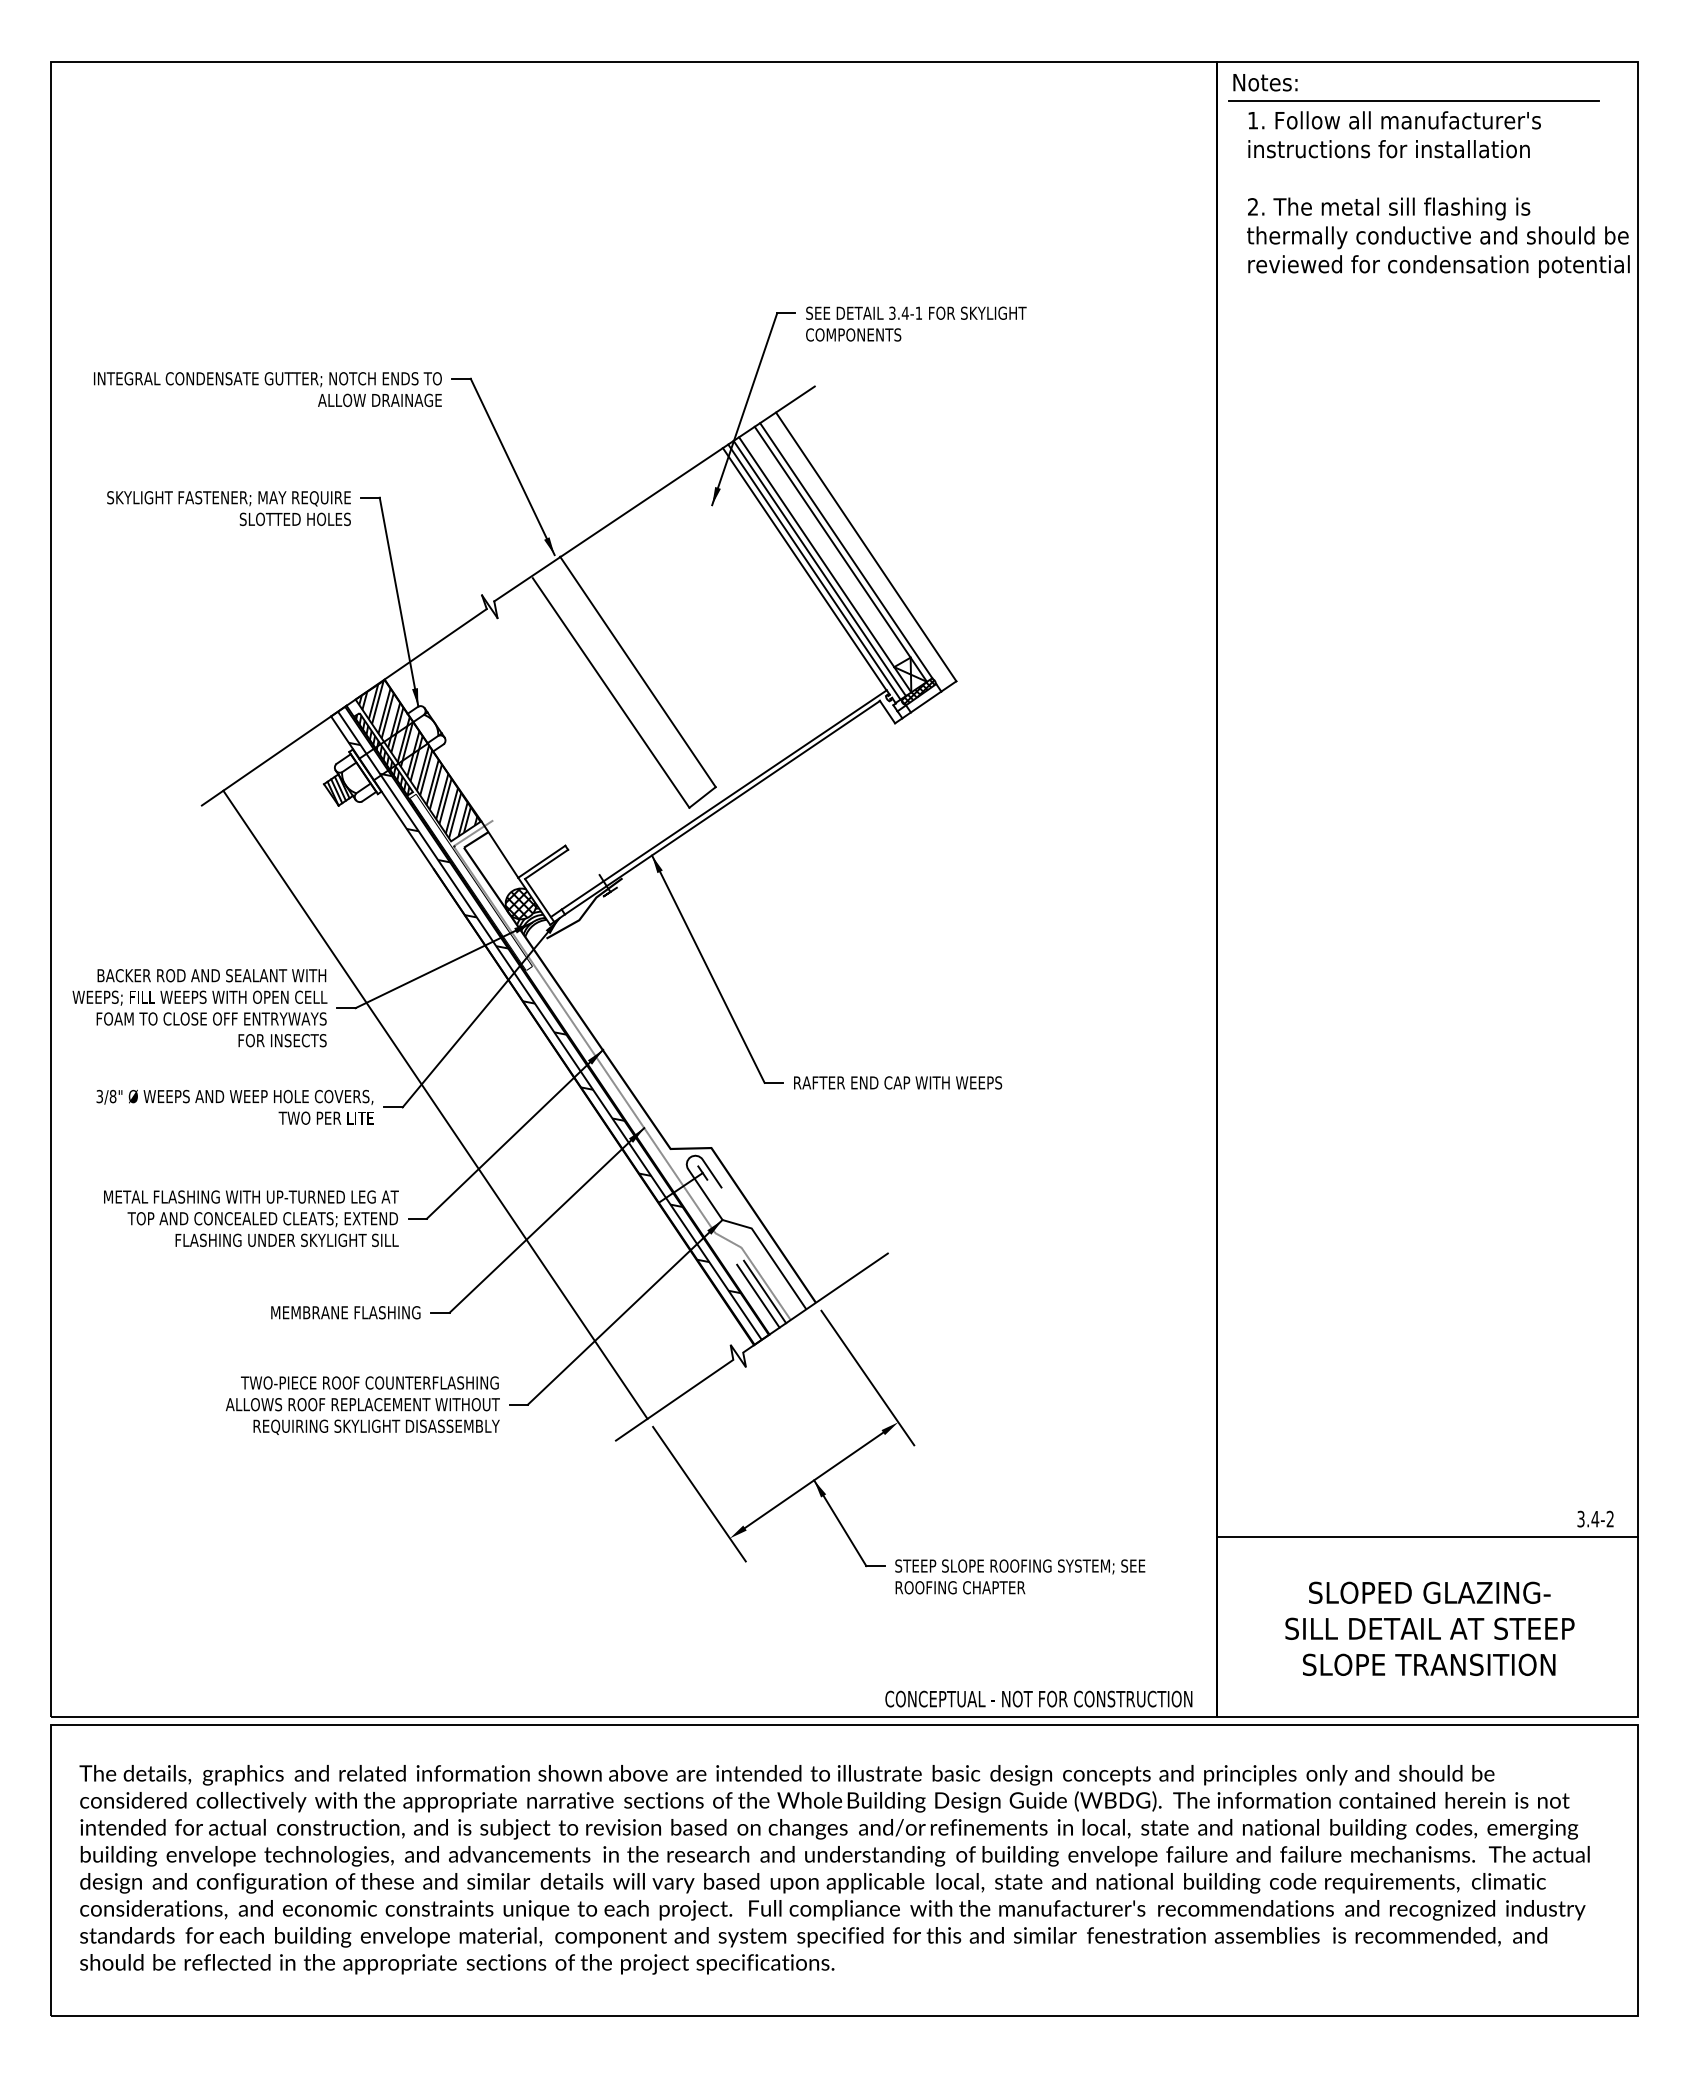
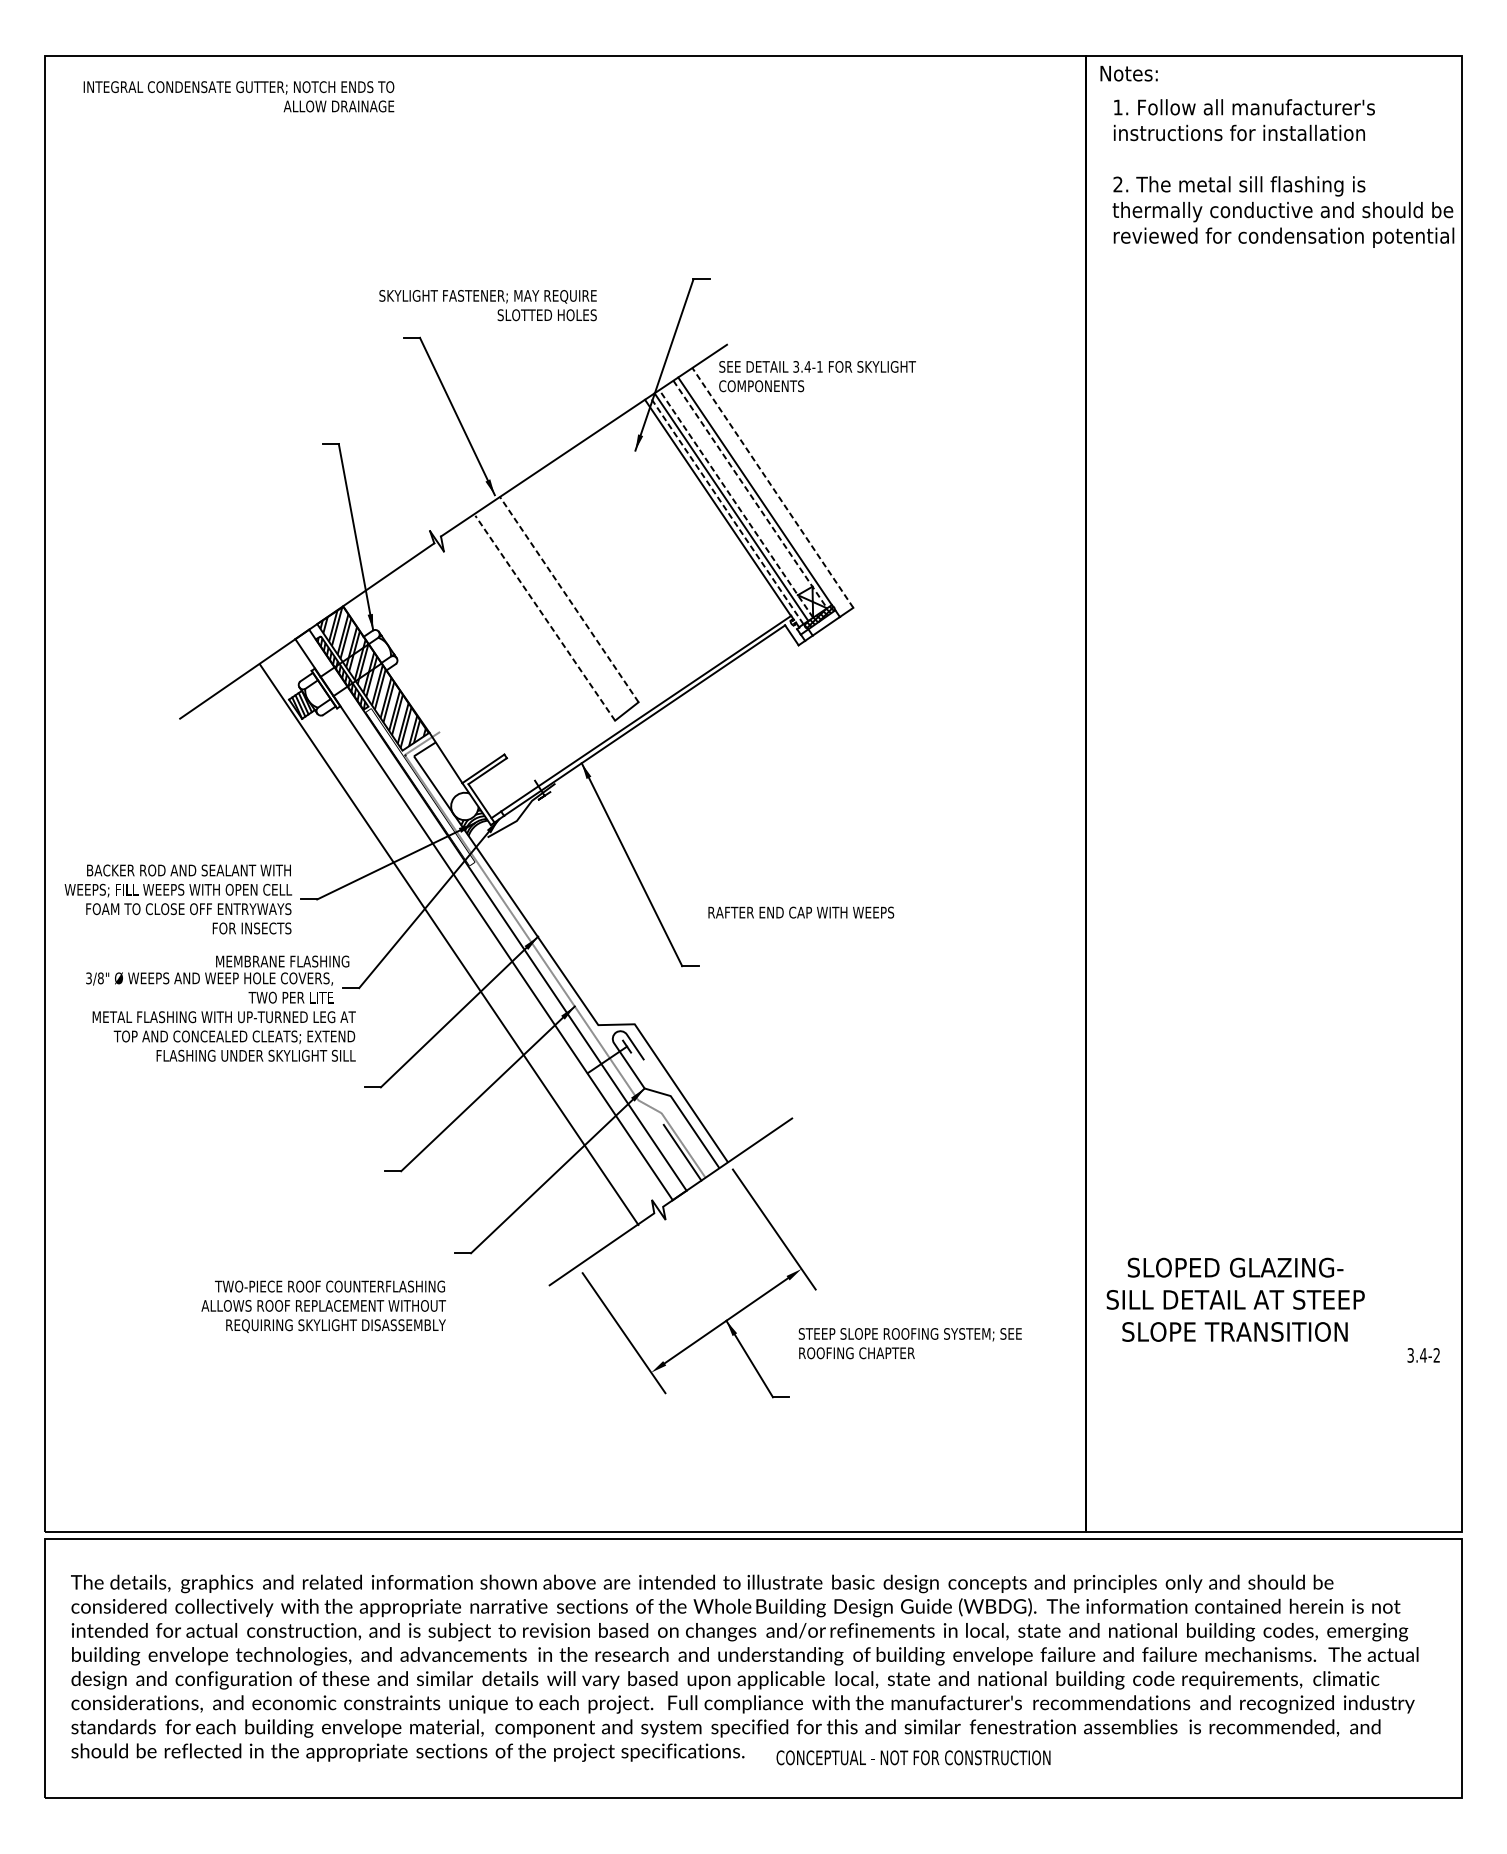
line: (1413, 100) -> (1261, 89), removed
text: (916, 323) -> (817, 376), moved
text: (267, 389) -> (238, 96), moved
text: (228, 508) -> (487, 305), moved
line: (866, 546) -> (773, 487), solid -> dashed
line: (840, 554) -> (749, 494), solid -> dashed
line: (825, 564) -> (736, 503), solid -> dashed
line: (814, 572) -> (726, 510), solid -> dashed
line: (637, 671) -> (568, 599), solid -> dashed
line: (611, 692) -> (545, 617), solid -> dashed
hatch: (520, 903) -> (464, 806), removed
hatch: (553, 1025) -> (493, 914), removed
text: (898, 1082) -> (801, 912), moved
line: (435, 1104) -> (449, 944), moved
text: (251, 1218) -> (224, 1036), moved
line: (758, 1295) -> (676, 1155), removed
text: (345, 1312) -> (282, 961), moved
text: (362, 1405) -> (323, 1306), moved
line: (1427, 1536) -> (1273, 1370), removed
text: (1020, 1576) -> (910, 1343), moved
text: (1429, 1628) -> (1235, 1299), moved
text: (1038, 1698) -> (913, 1757), moved

